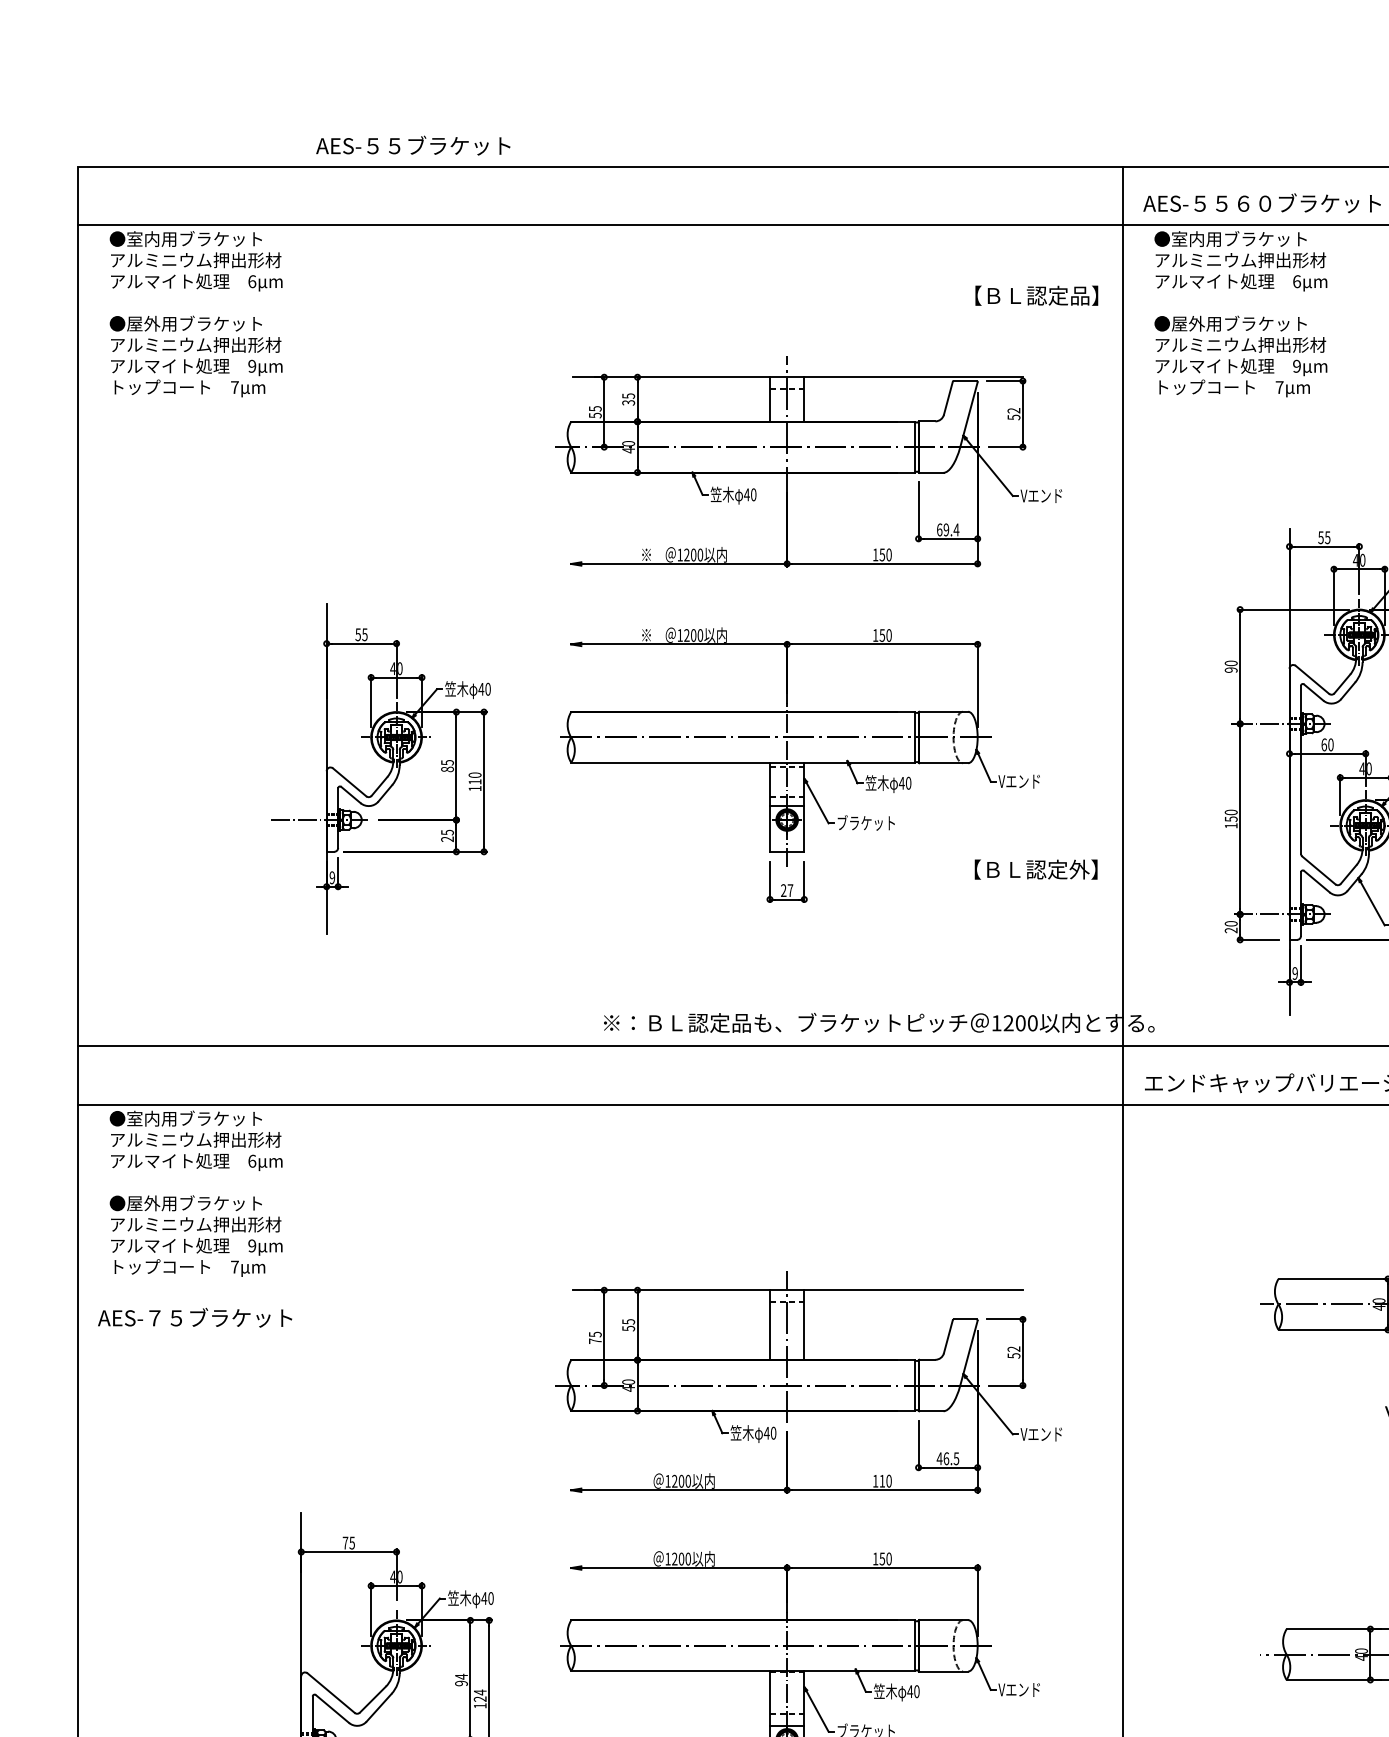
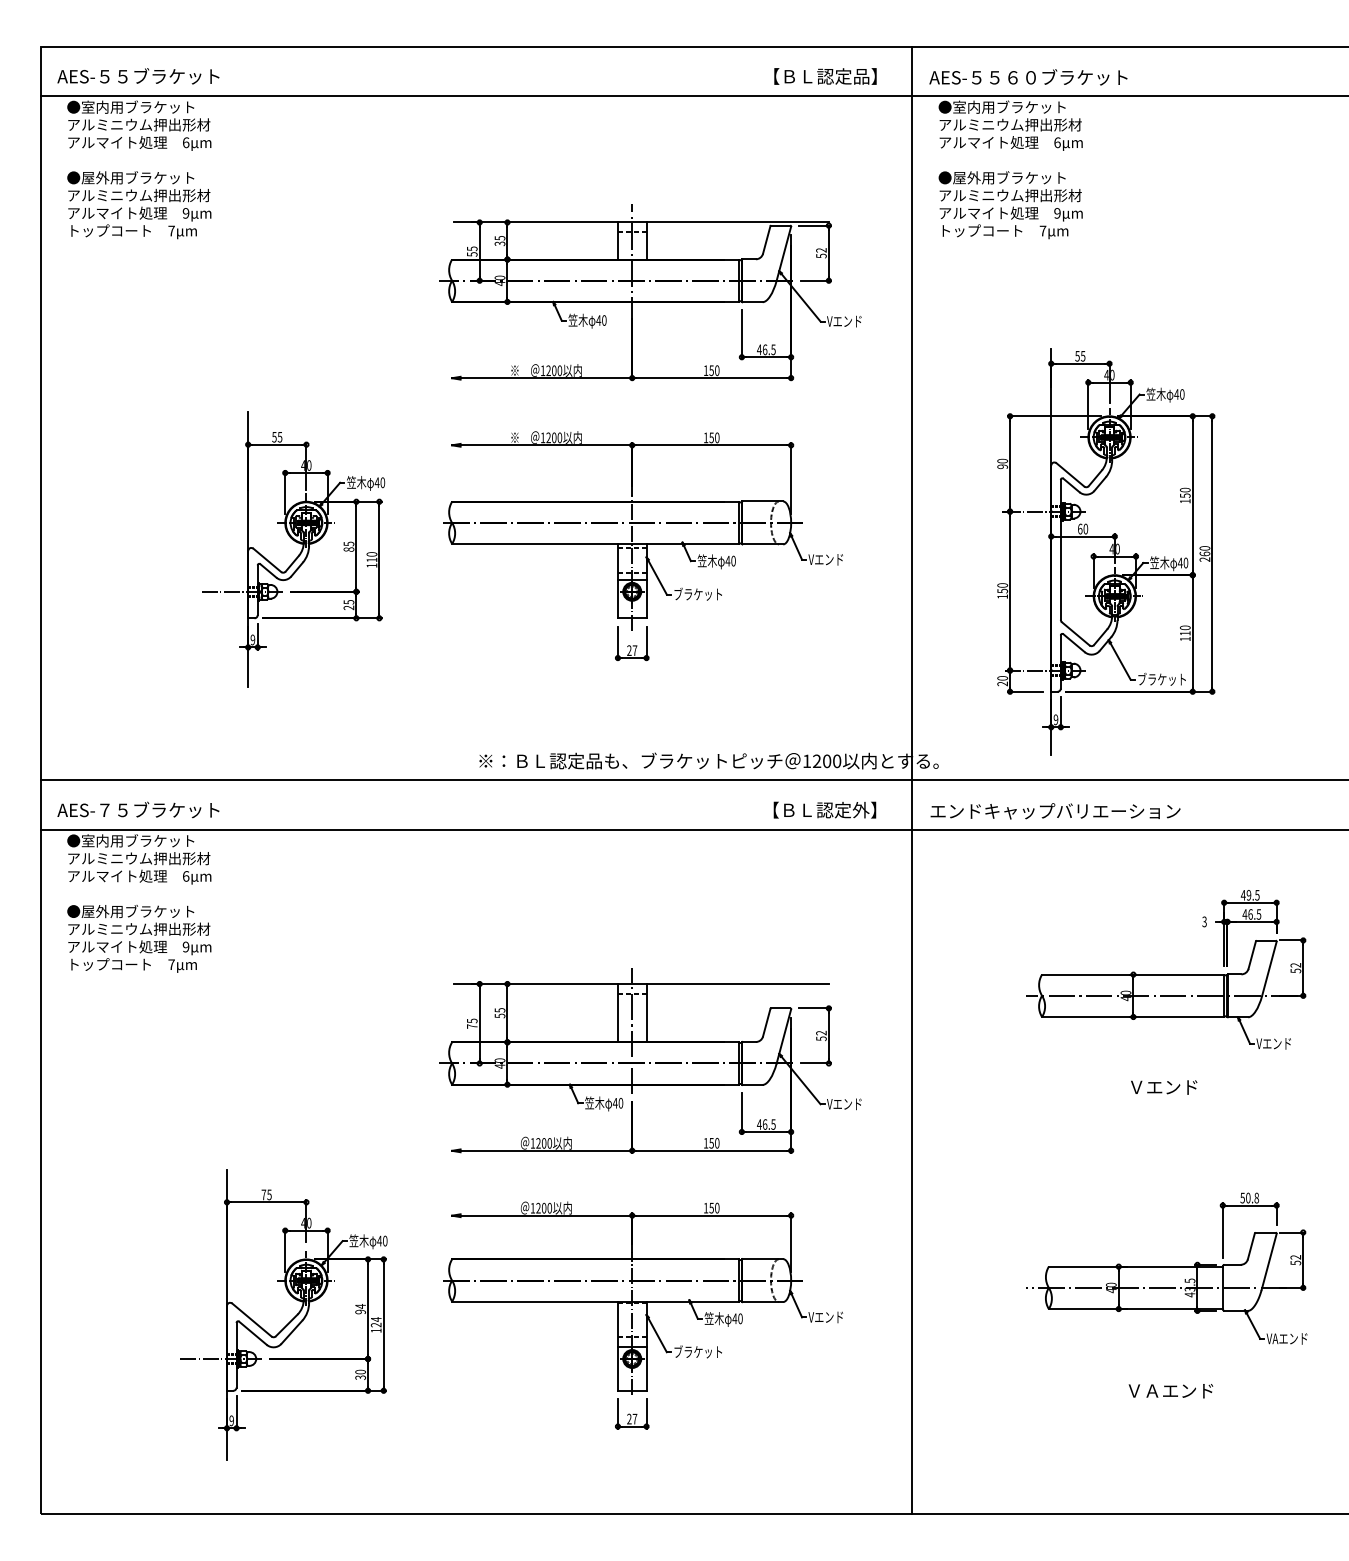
text: (413, 145) -> (138, 76), moved
text: (1036, 295) -> (825, 76), moved
text: (948, 529) -> (766, 349), 69.4 -> 46.5
text: (1035, 868) -> (824, 809), moved
text: (195, 1317) -> (138, 809), moved
text: (882, 1481) -> (711, 1143), 110 -> 150

